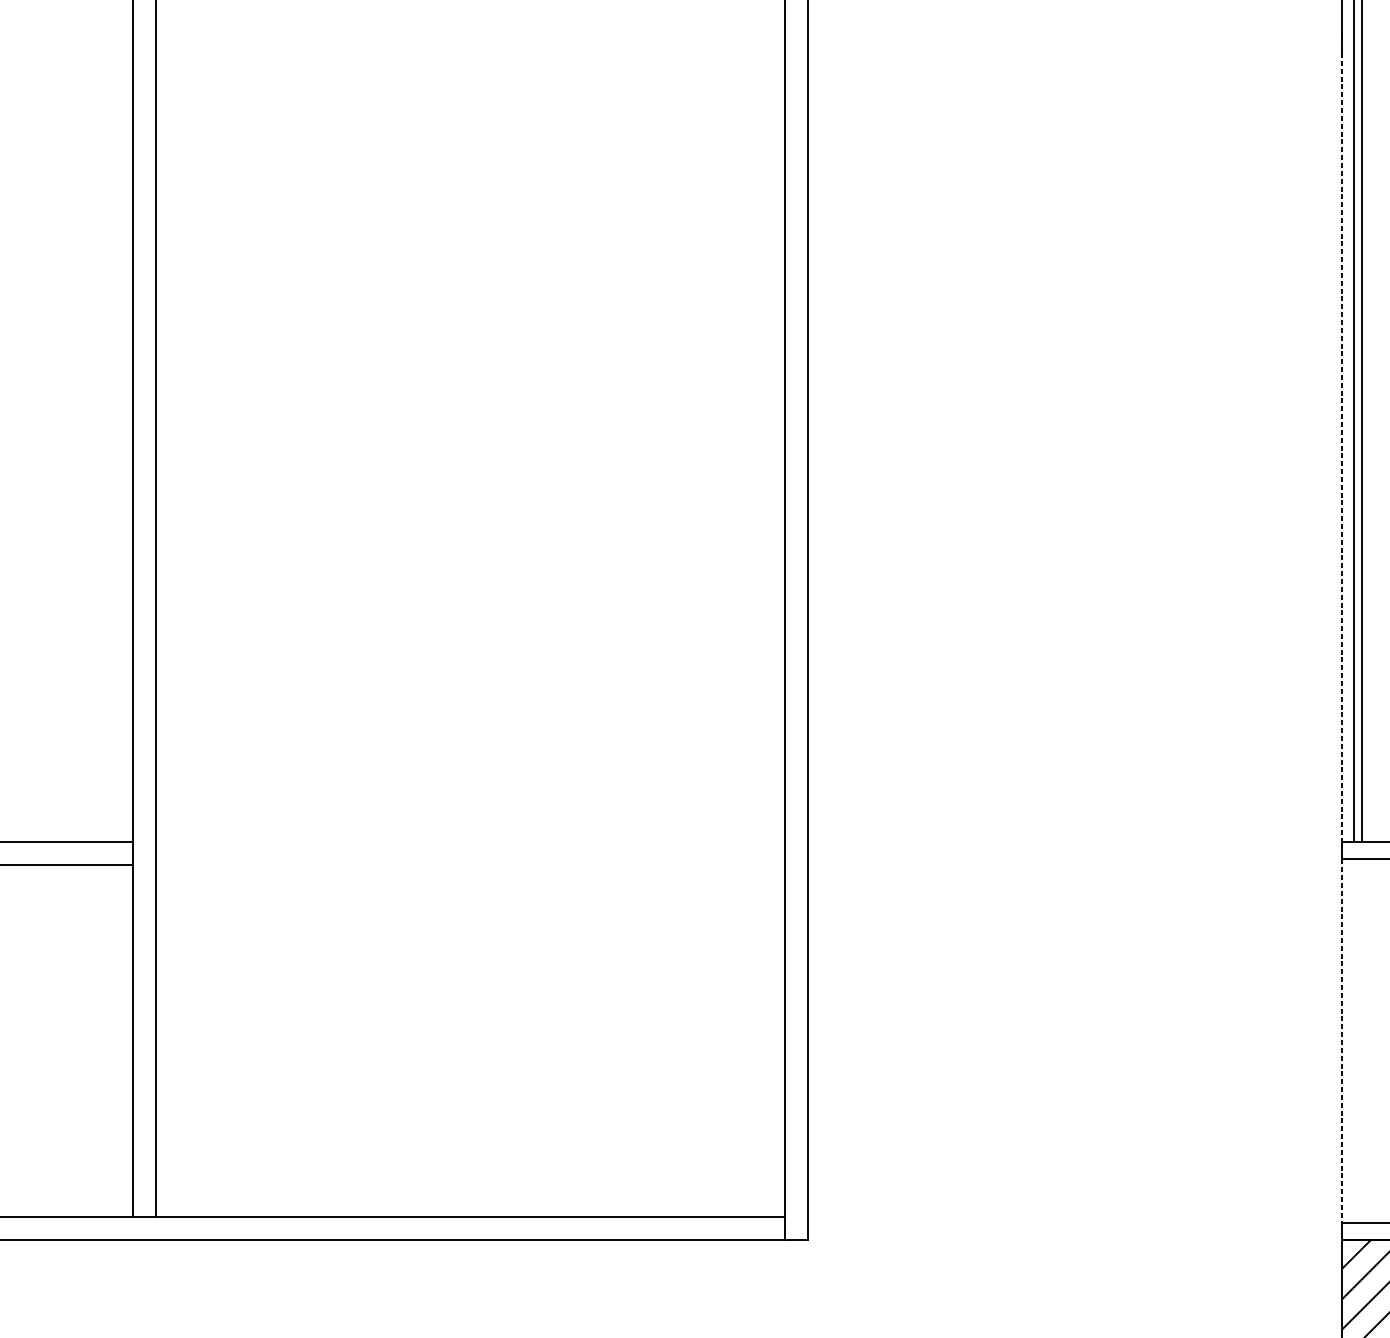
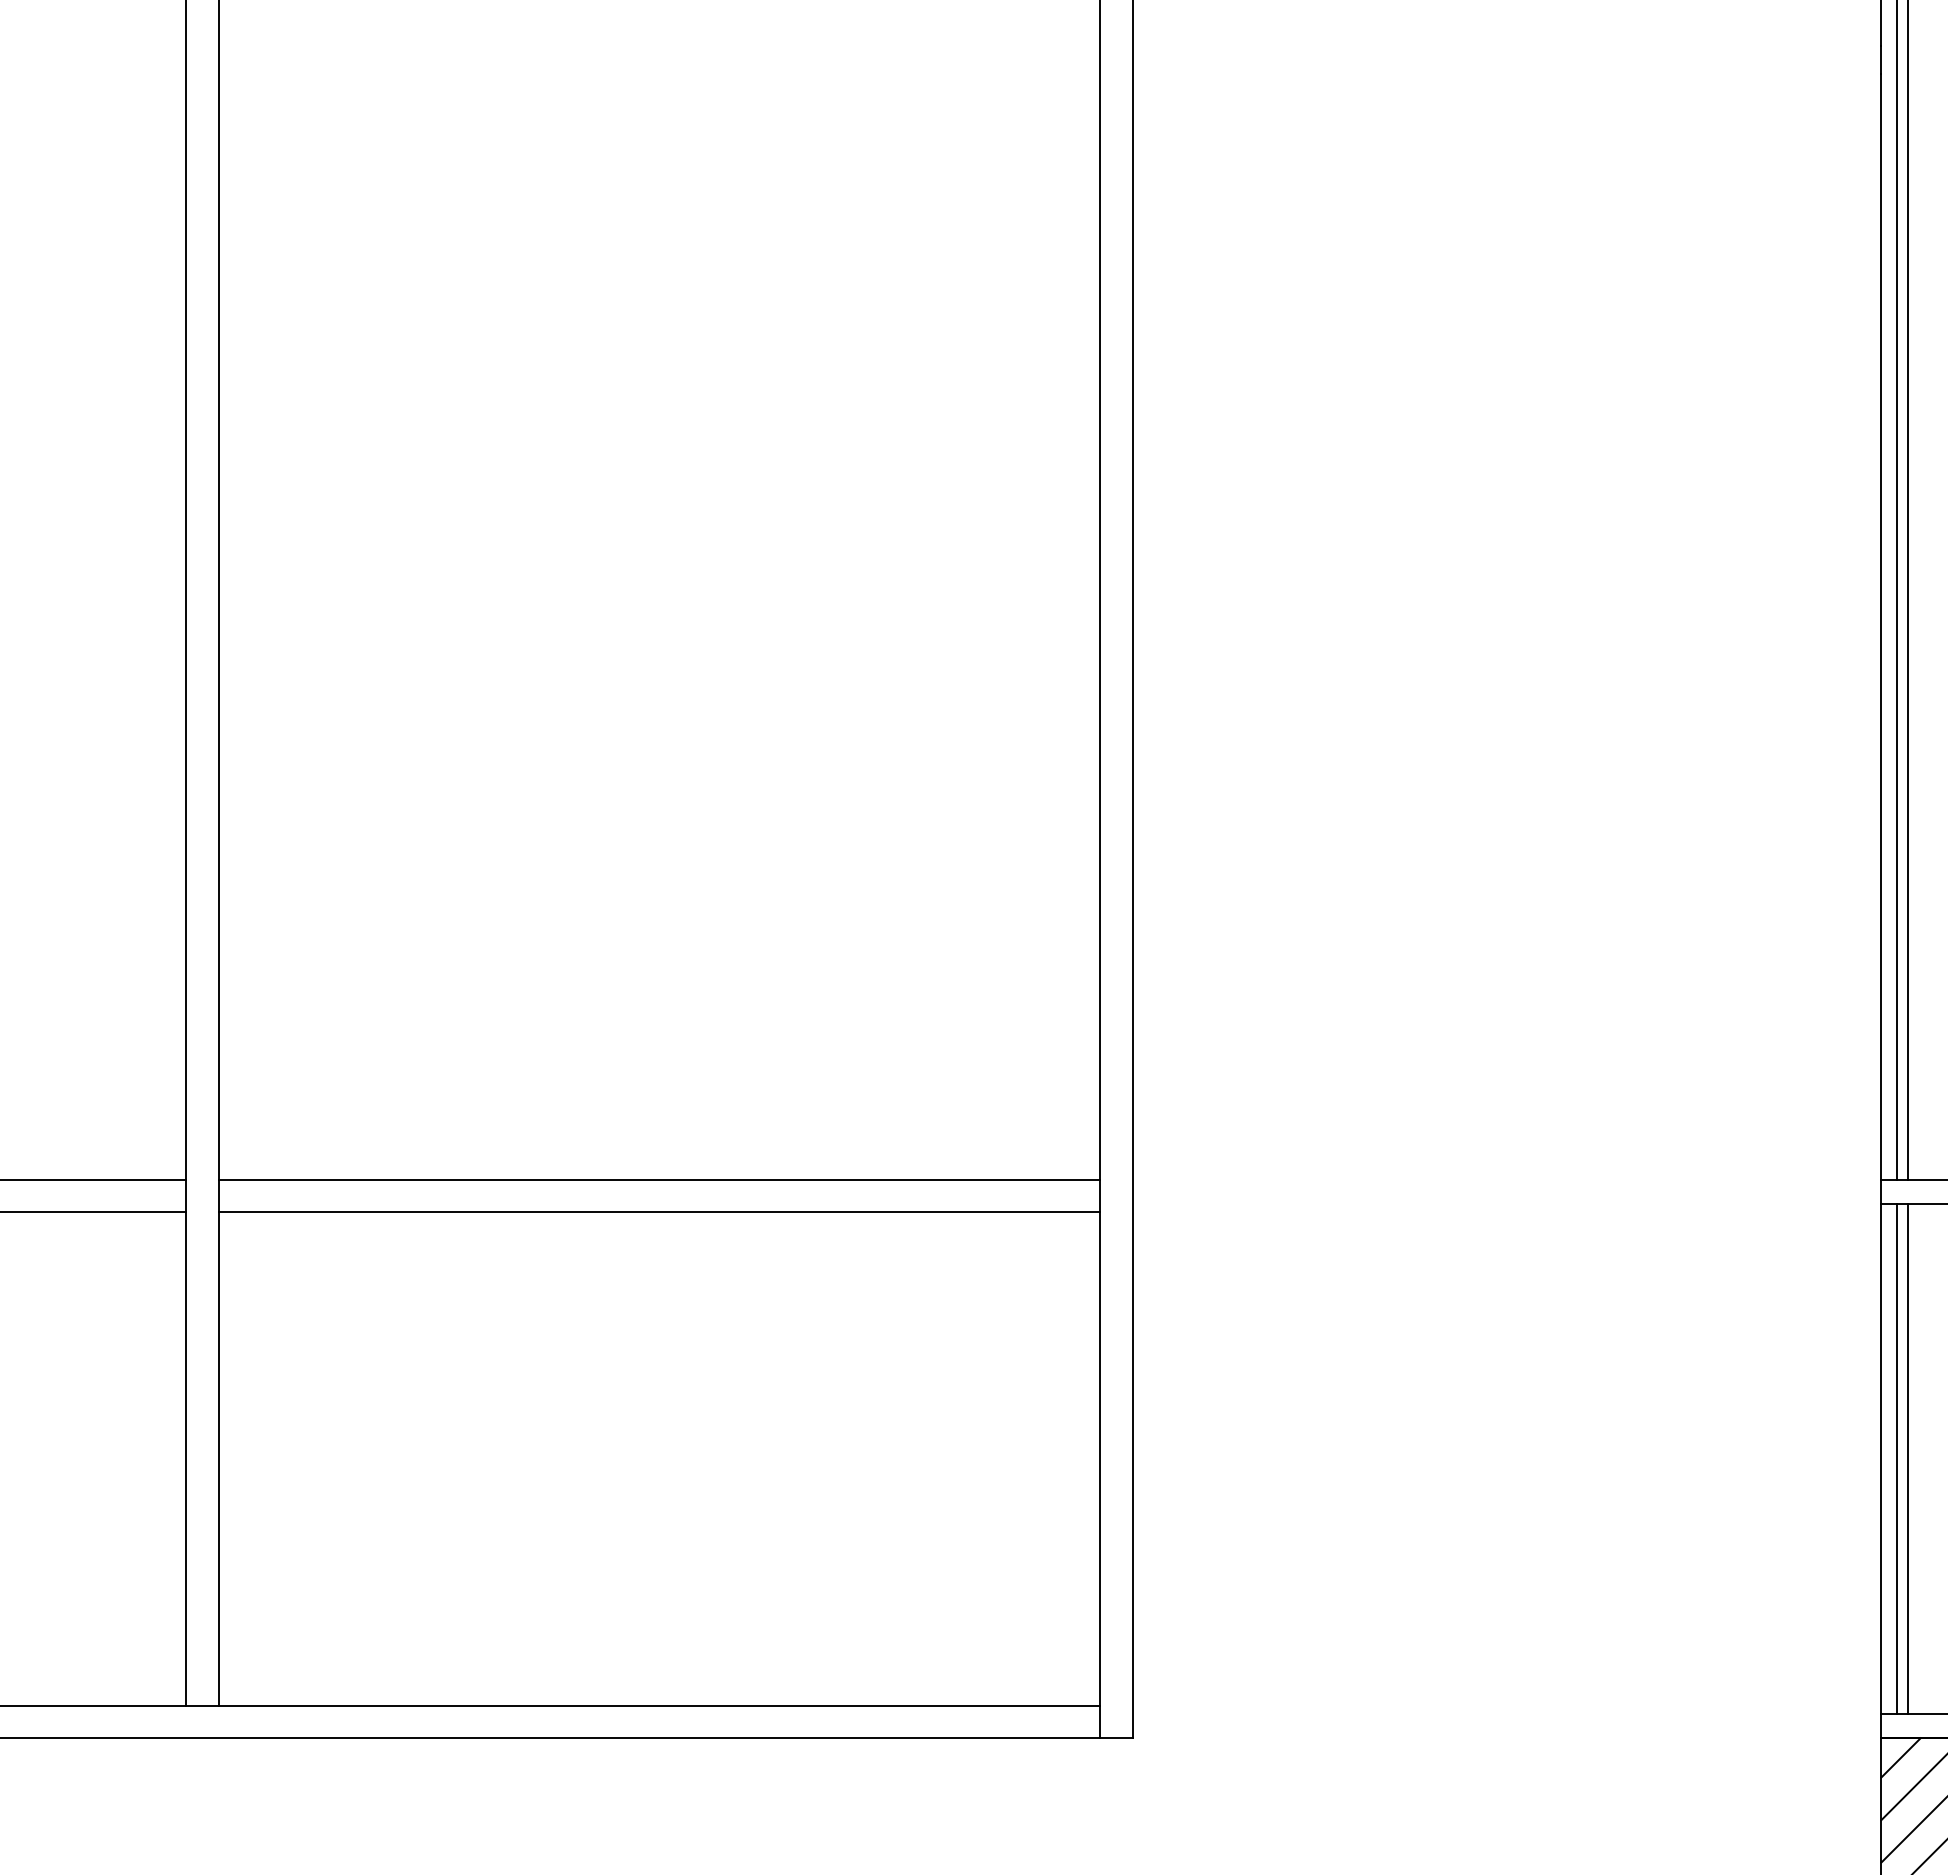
line: (1341, 447) -> (1880, 627), dashed -> solid
line: (470, 842) -> (659, 1180), added
line: (470, 865) -> (659, 1212), added
line: (1341, 1041) -> (1880, 1459), dashed -> solid
line: (1354, 1041) -> (1897, 1459), added
line: (1361, 1041) -> (1908, 1459), added

